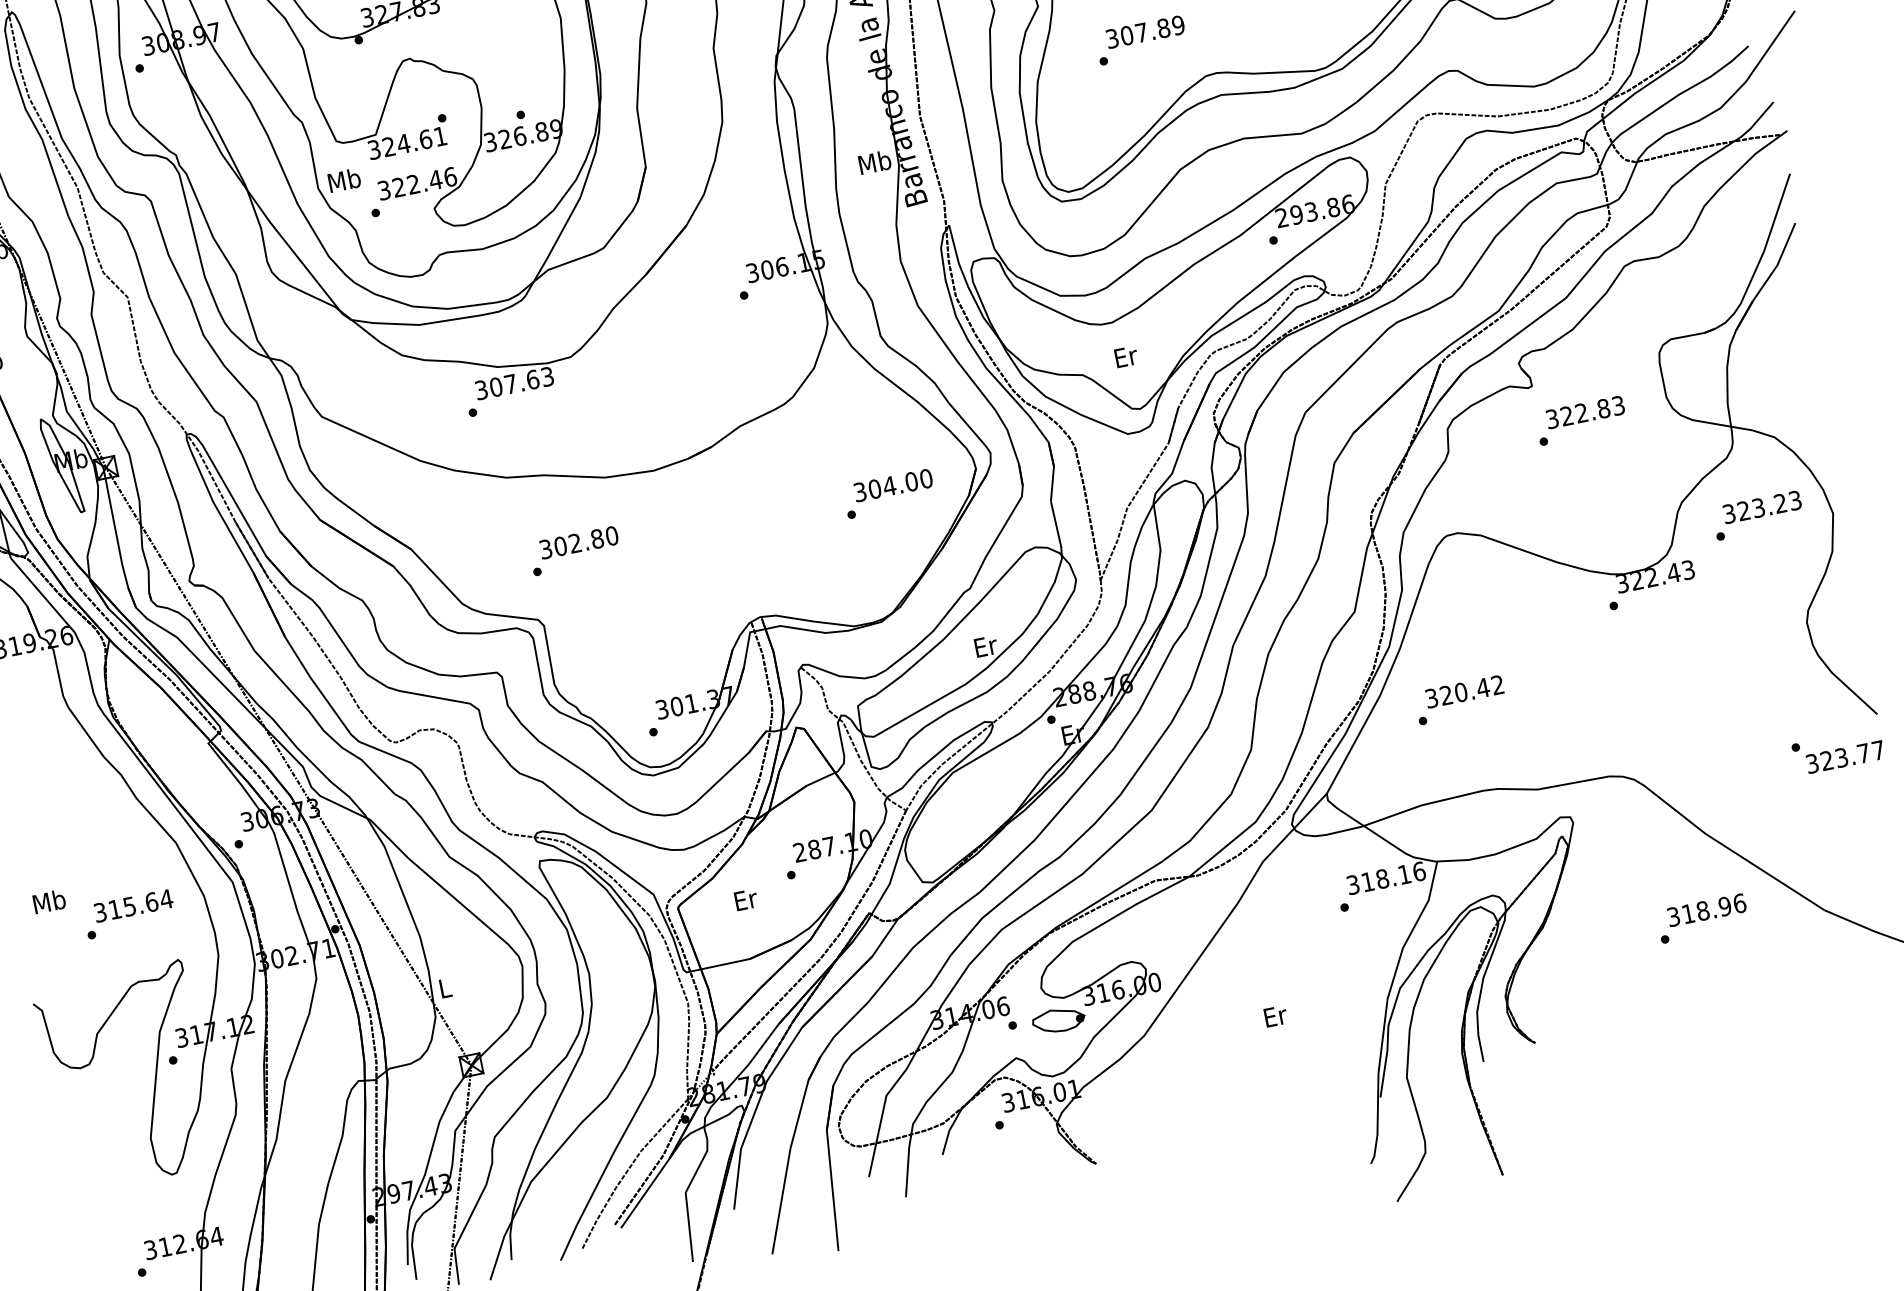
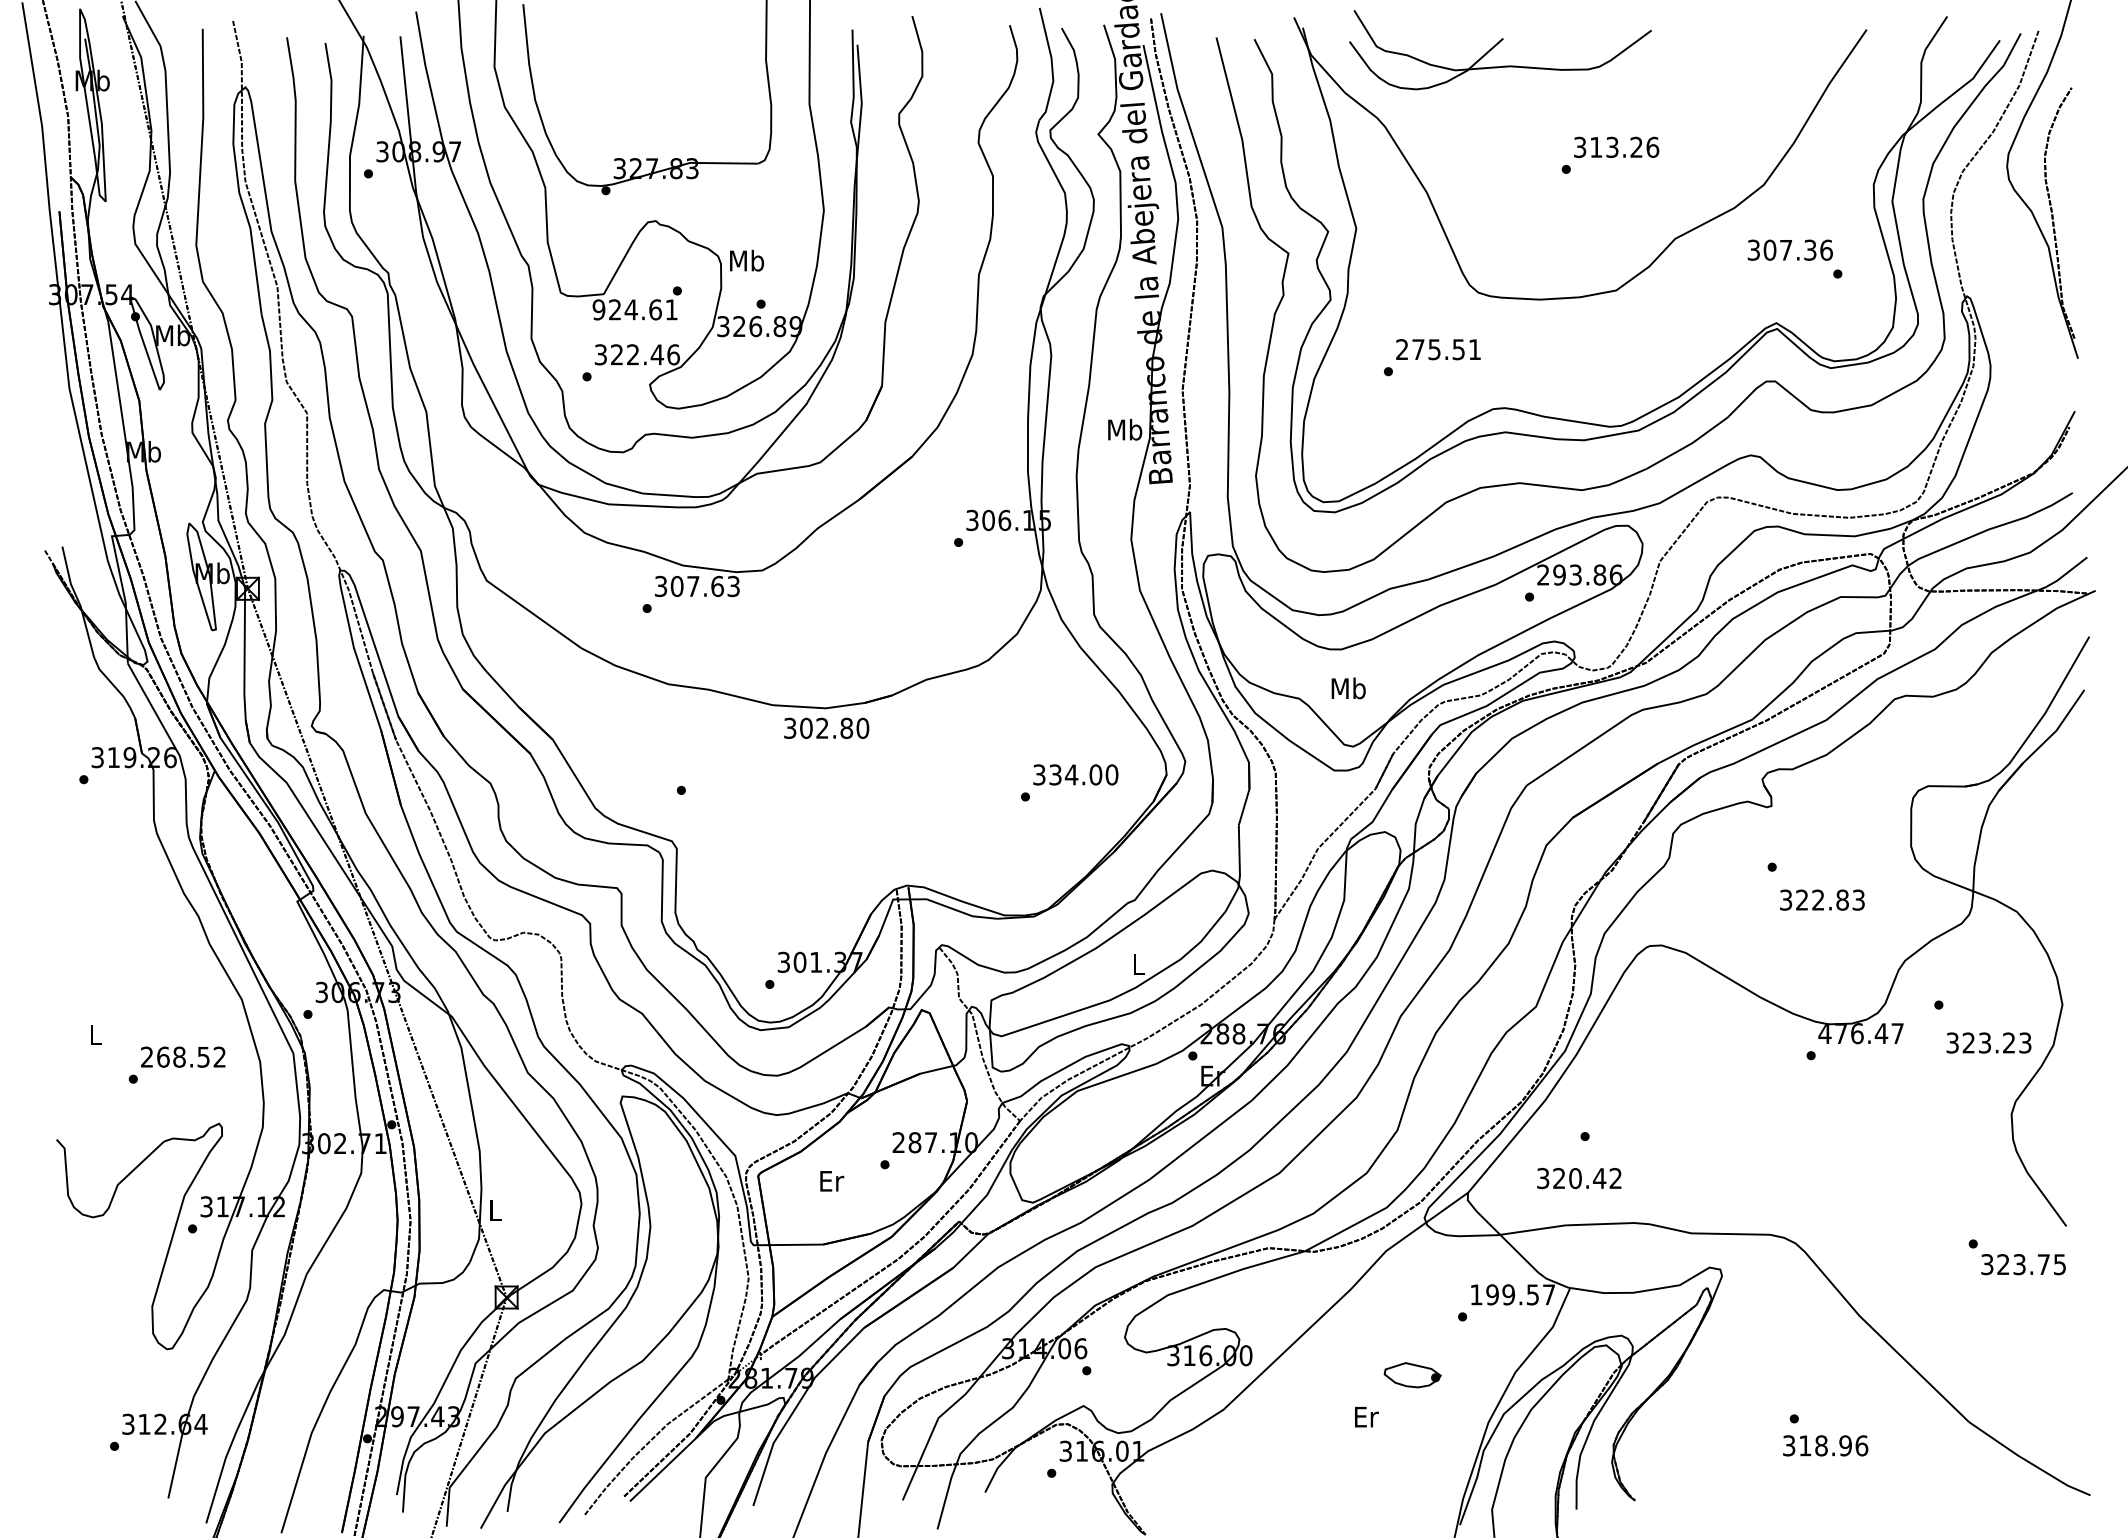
text: (1145, 31) -> (1438, 349), 307.89 -> 275.51
text: (373, 149) -> (598, 309), 324.61 -> 924.61
text: (344, 180) -> (747, 260), moved
text: (1125, 356) -> (1348, 688), Er -> Mb
text: (1585, 411) -> (1822, 899), moved
text: (874, 488) -> (1055, 774), 304.00 -> 334.00
text: (1761, 506) -> (1988, 1042), moved
text: (578, 541) -> (826, 727), moved
text: (1654, 576) -> (1860, 1033), 322.43 -> 476.47
text: (986, 646) -> (1139, 964), Er -> L
text: (1464, 691) -> (1579, 1178), moved
text: (1878, 750) -> (2059, 1264), 323.77 -> 323.75
text: (1385, 878) -> (1512, 1294), 318.16 -> 199.57
text: (49, 901) -> (95, 1034), Mb -> L
text: (133, 905) -> (183, 1056), 315.64 -> 268.52
text: (1706, 909) -> (1825, 1445), moved
part: (1058, 1020) -> (1412, 1375), moved

